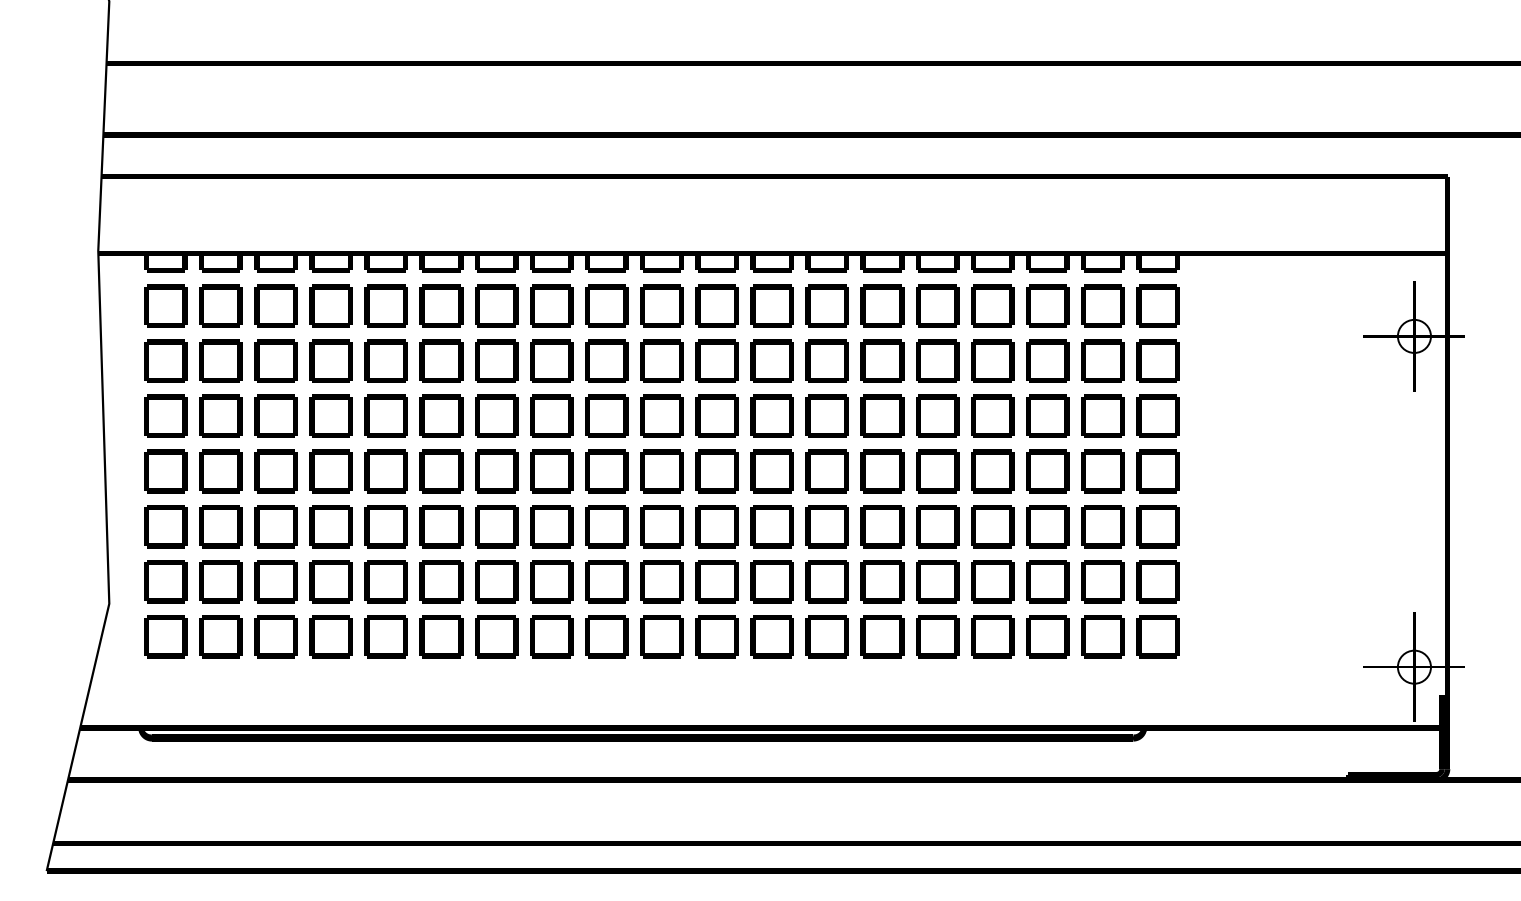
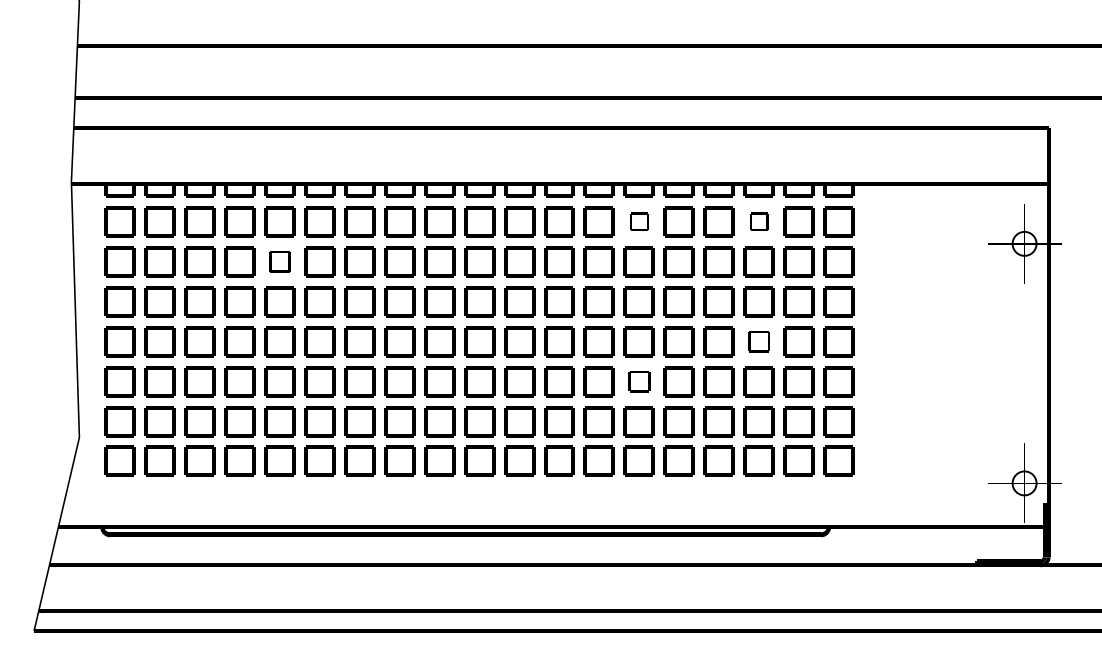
part: (882, 305) -> (639, 221), size x0.6
part: (1047, 305) -> (758, 221), size x0.6
part: (385, 360) -> (279, 261), size x0.7
part: (1047, 471) -> (758, 341), size x0.7
part: (882, 526) -> (639, 381), size x0.7

